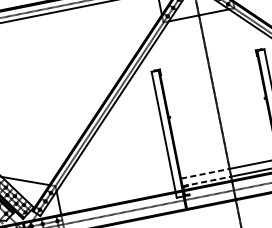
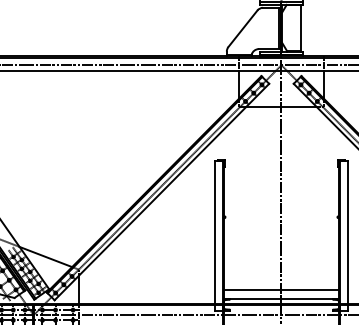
line: (205, 173) -> (252, 289), dashed -> solid
line: (206, 181) -> (252, 298), dashed -> solid

